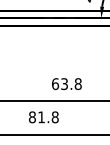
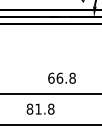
text: (64, 83) -> (59, 77), 63.8 -> 66.8

